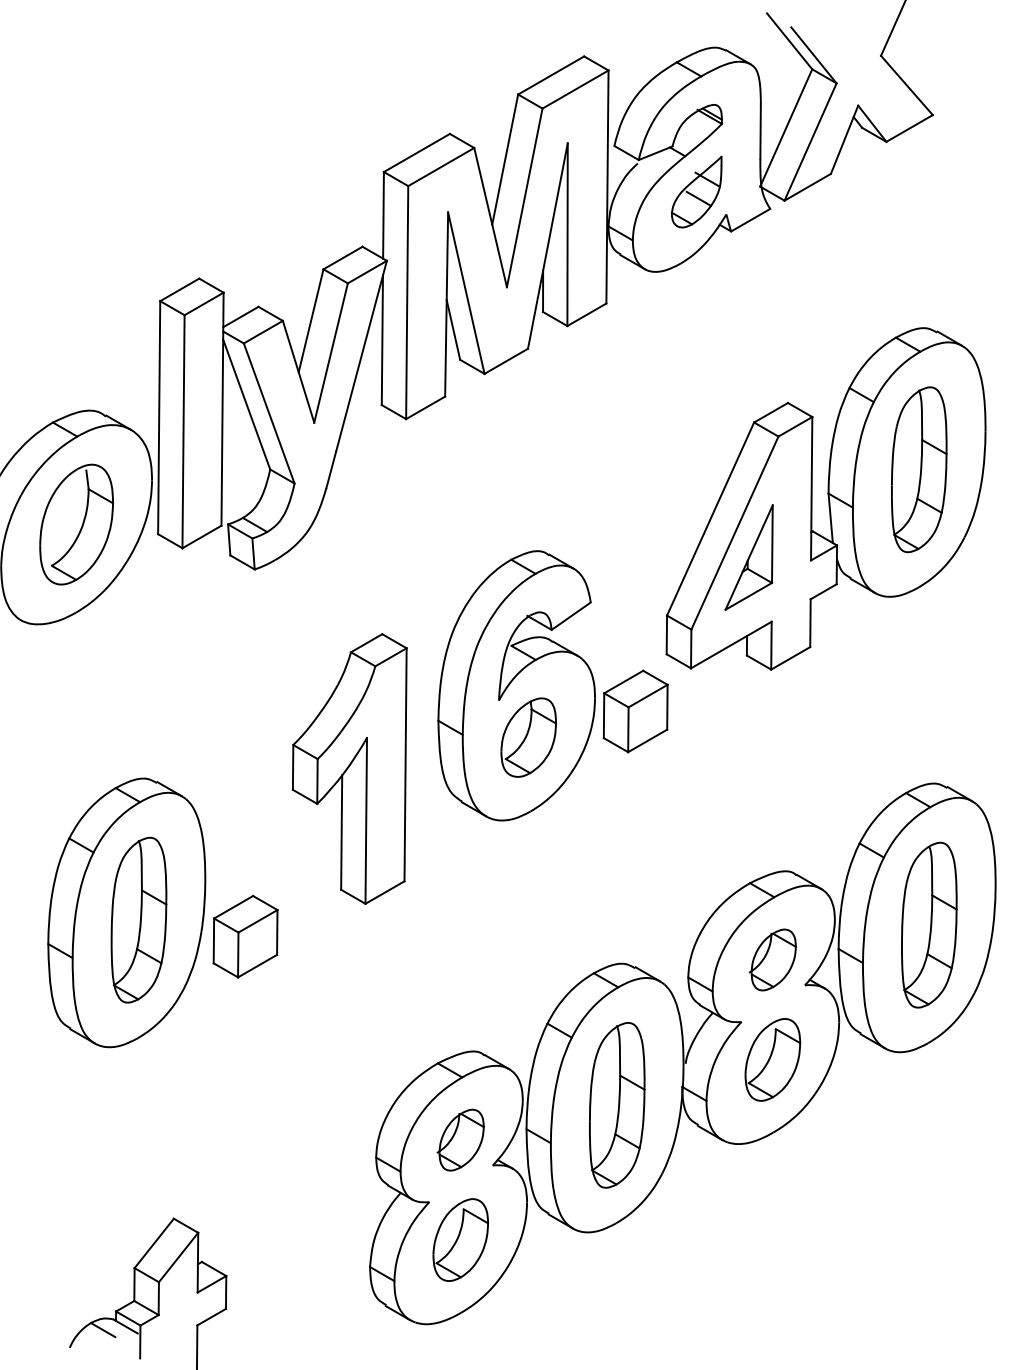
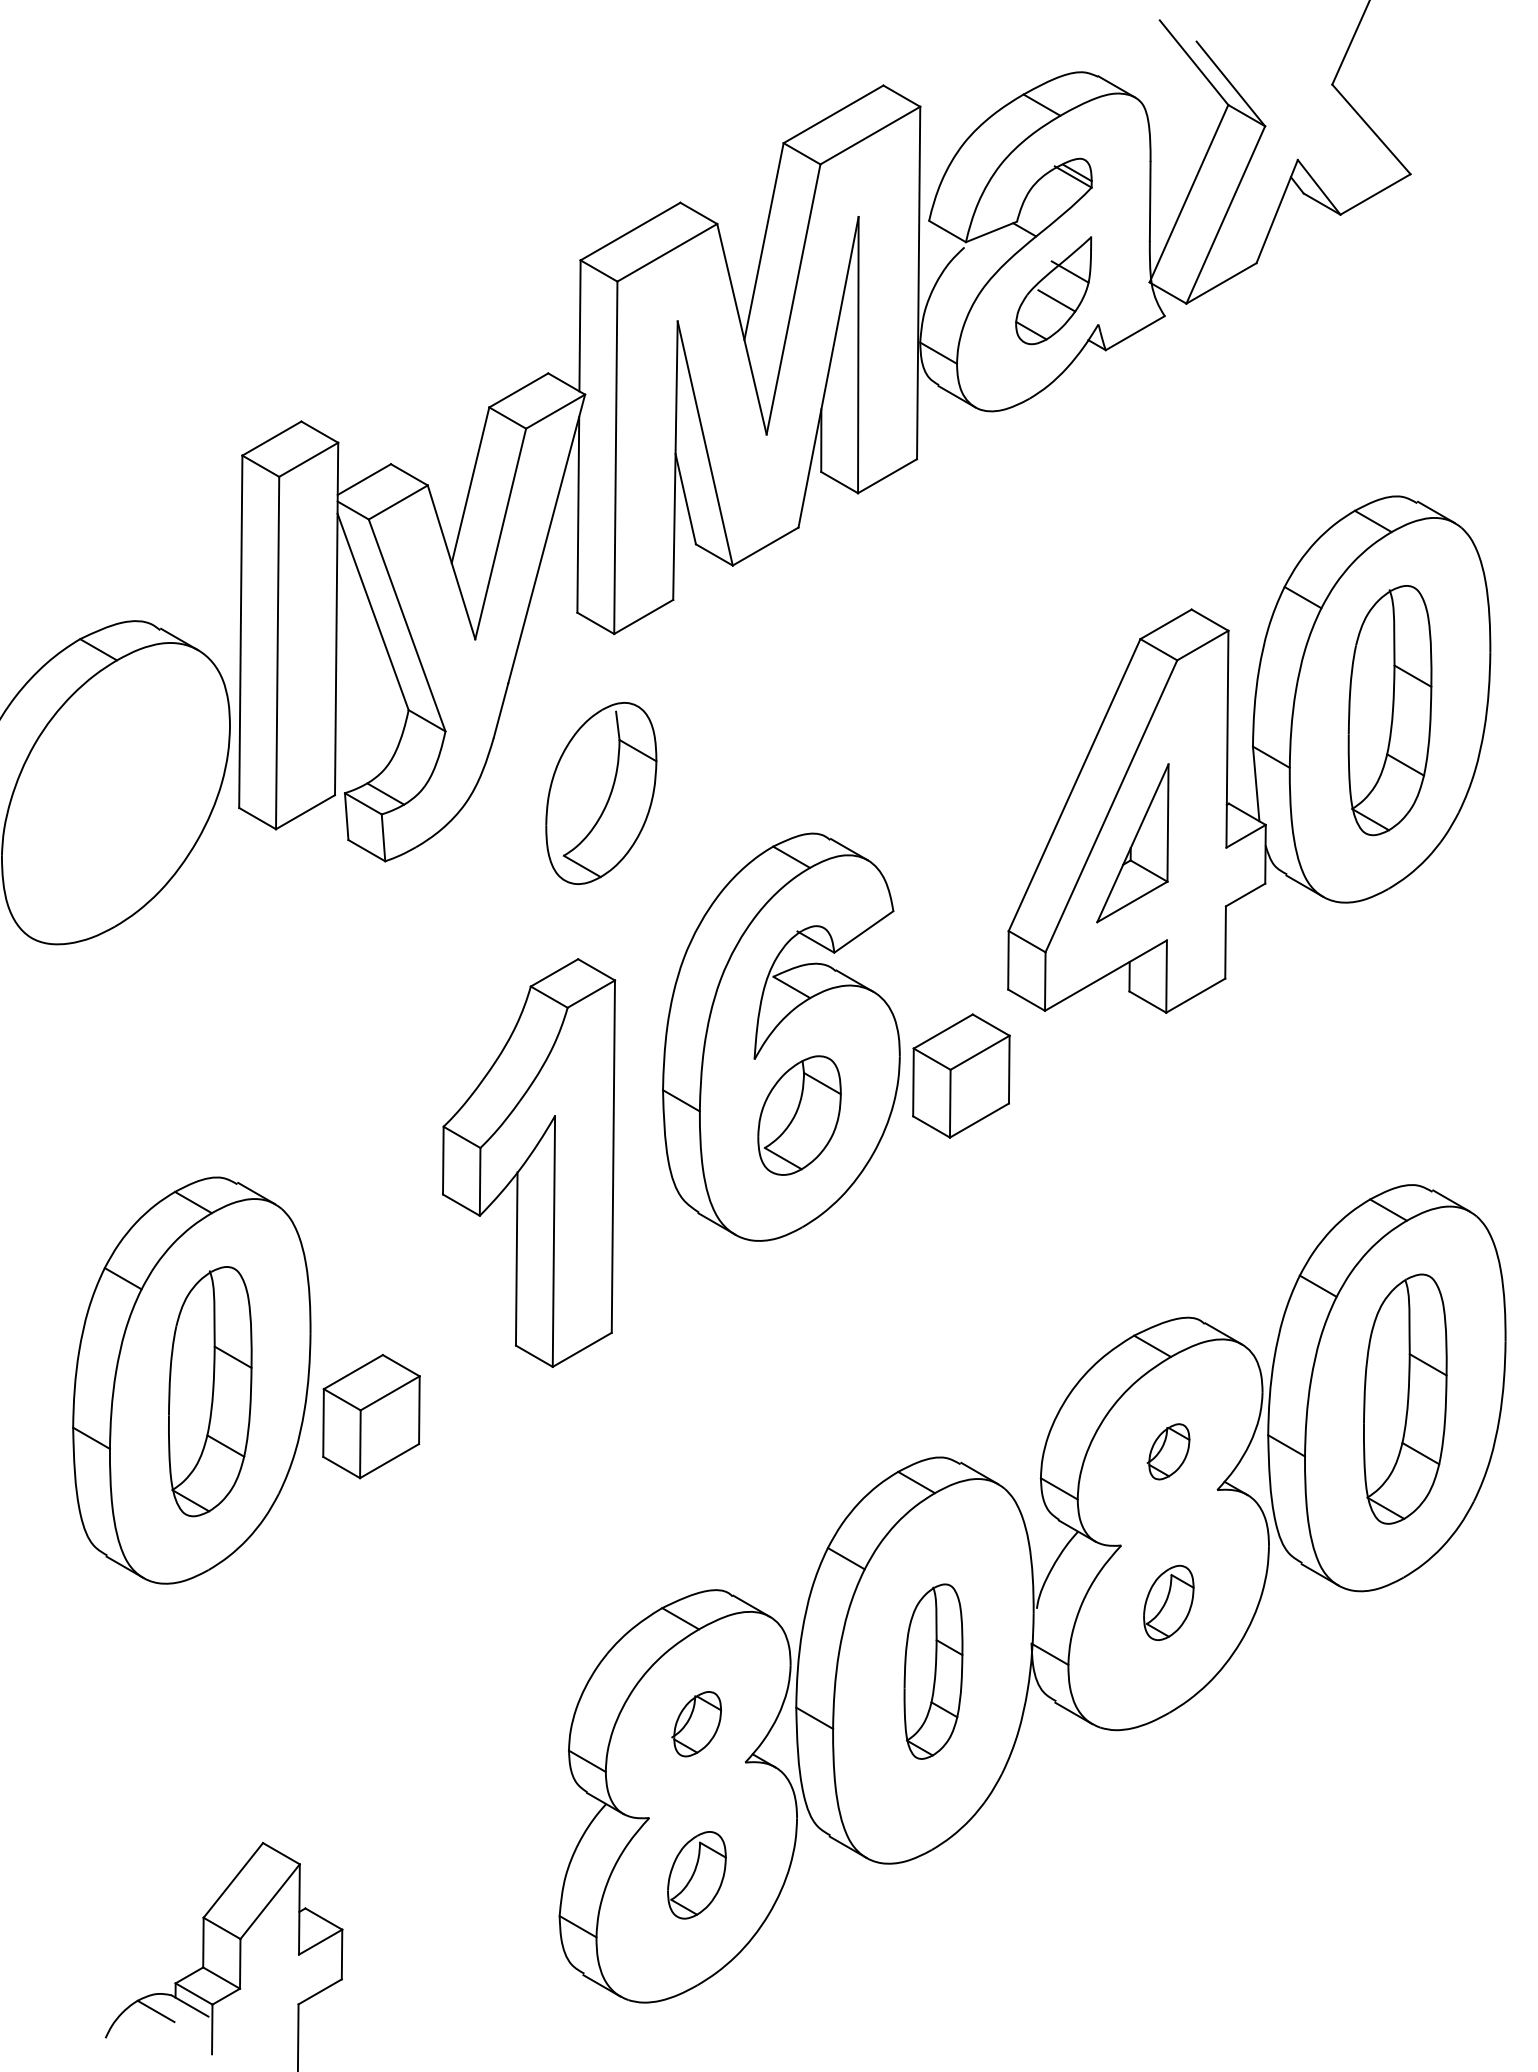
part: (76, 524) -> (601, 793), moved
part: (772, 959) -> (1168, 1451), size x0.6
part: (772, 1059) -> (1168, 1602), size x0.6
part: (617, 1105) -> (933, 1671), size x0.7
part: (460, 1139) -> (696, 1723), size x0.7
part: (460, 1239) -> (696, 1874), size x0.7

